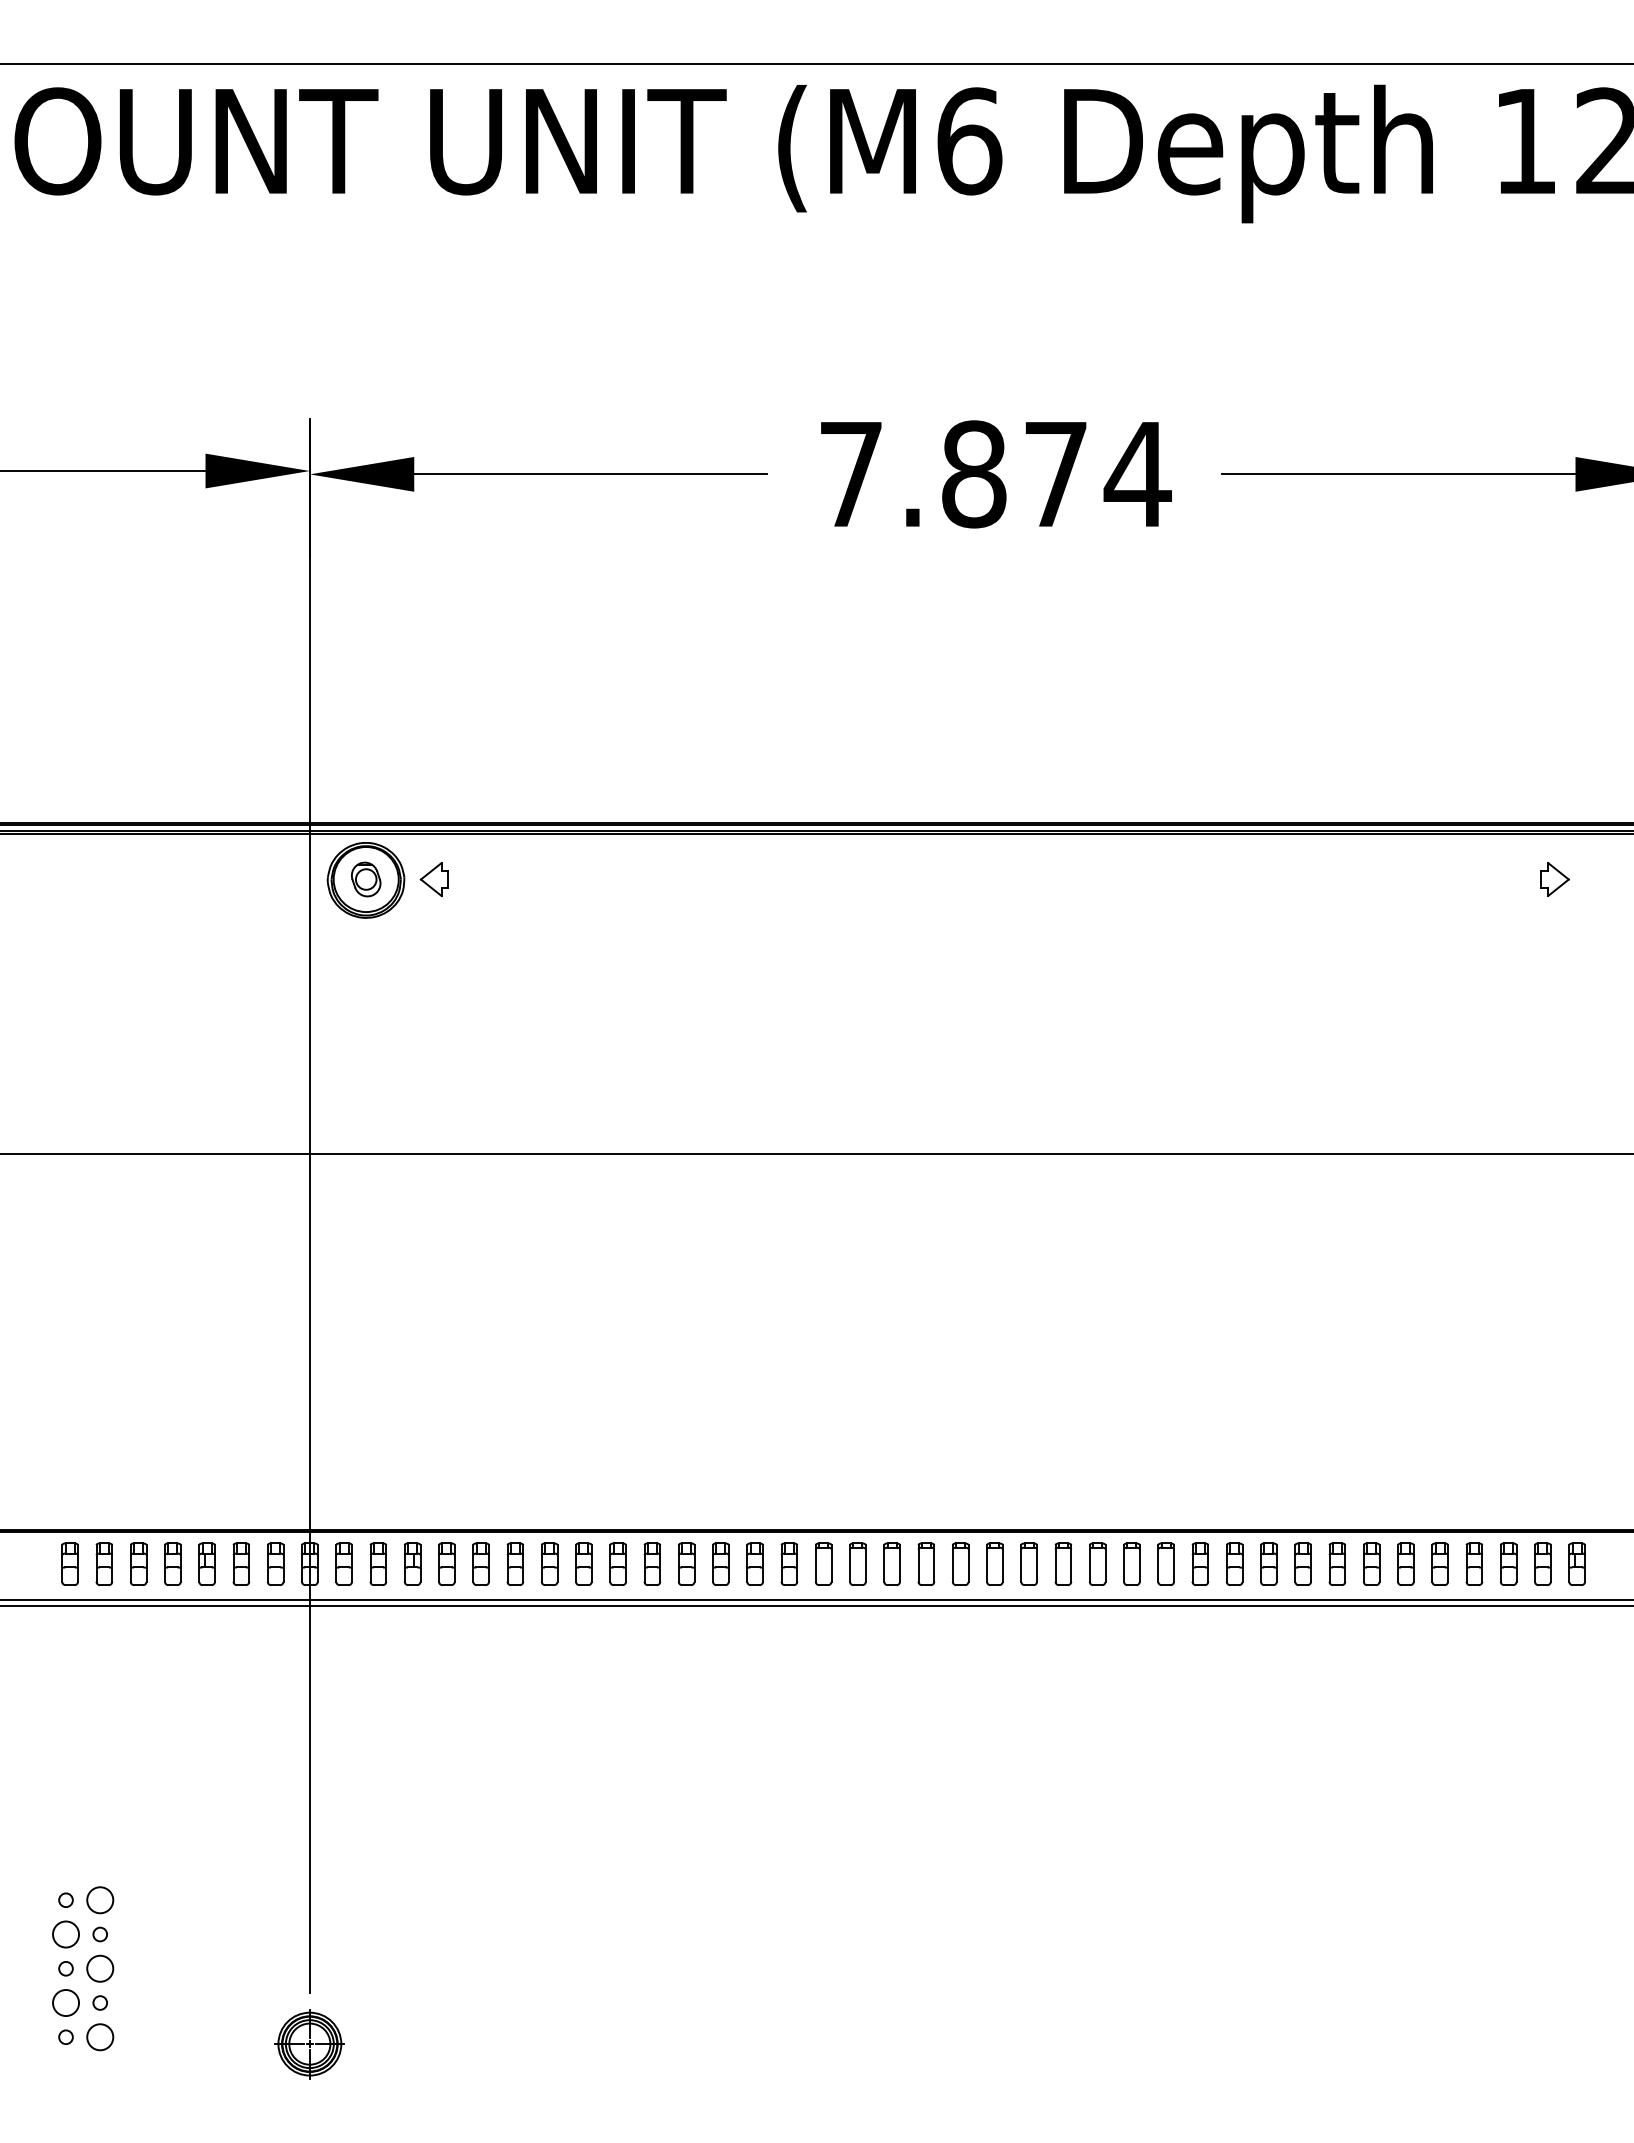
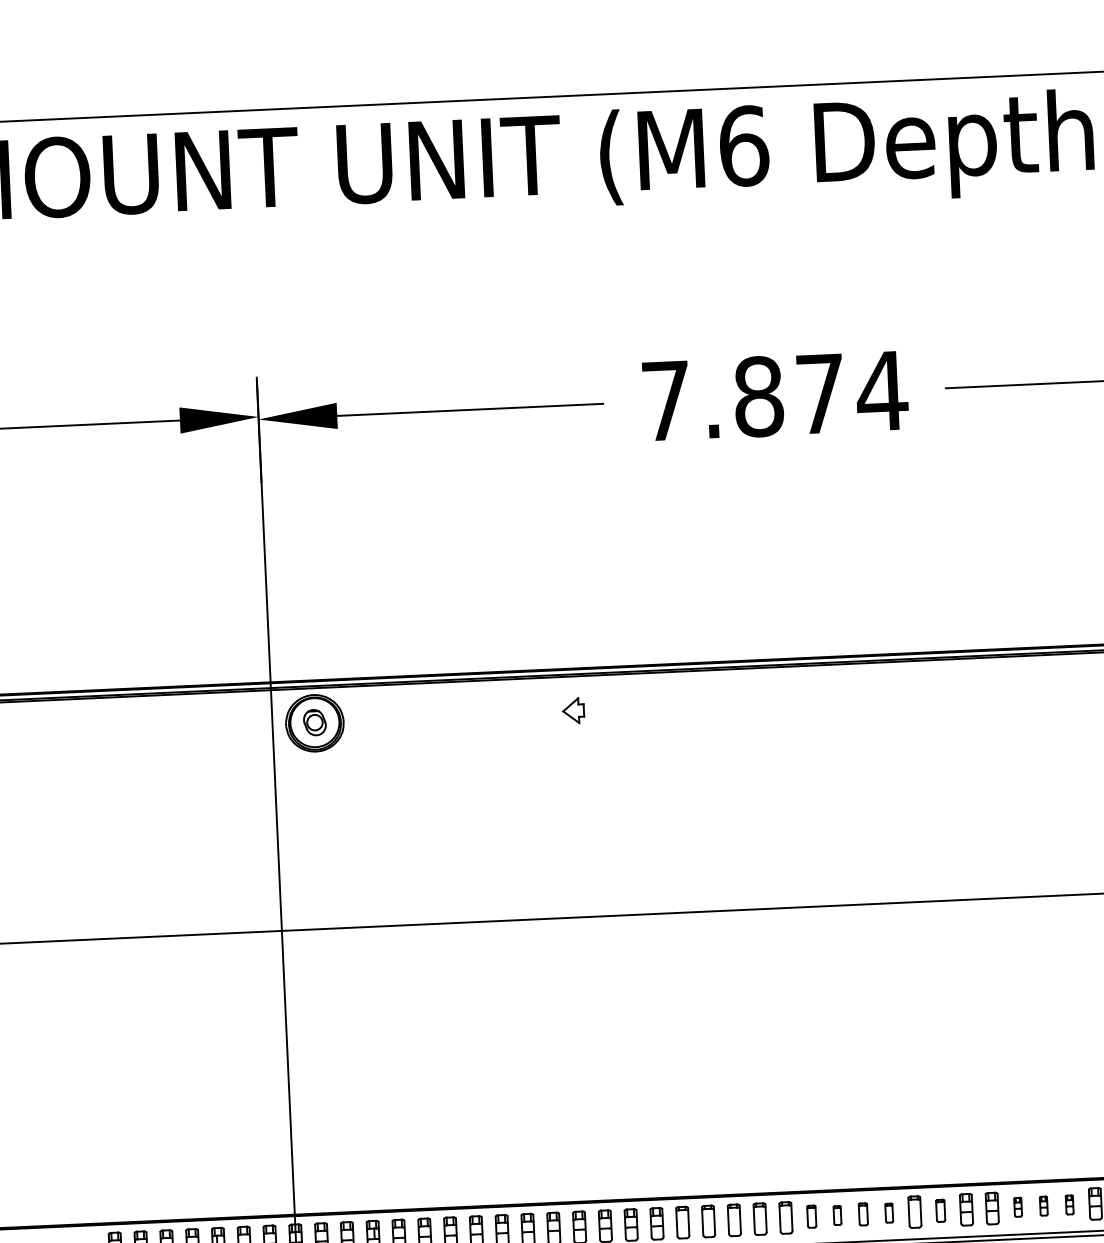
part: (433, 879) -> (572, 710), moved
part: (994, 1563) -> (811, 1216), size x0.7
part: (1028, 1563) -> (837, 1215), size x0.6
part: (1063, 1563) -> (863, 1213), size x0.7
part: (1097, 1563) -> (889, 1212), size x0.6
part: (1165, 1563) -> (940, 1210), size x0.7
part: (1268, 1563) -> (1017, 1206), size x0.6
part: (1302, 1563) -> (1043, 1205), size x0.6
part: (1337, 1563) -> (1069, 1204), size x0.6

